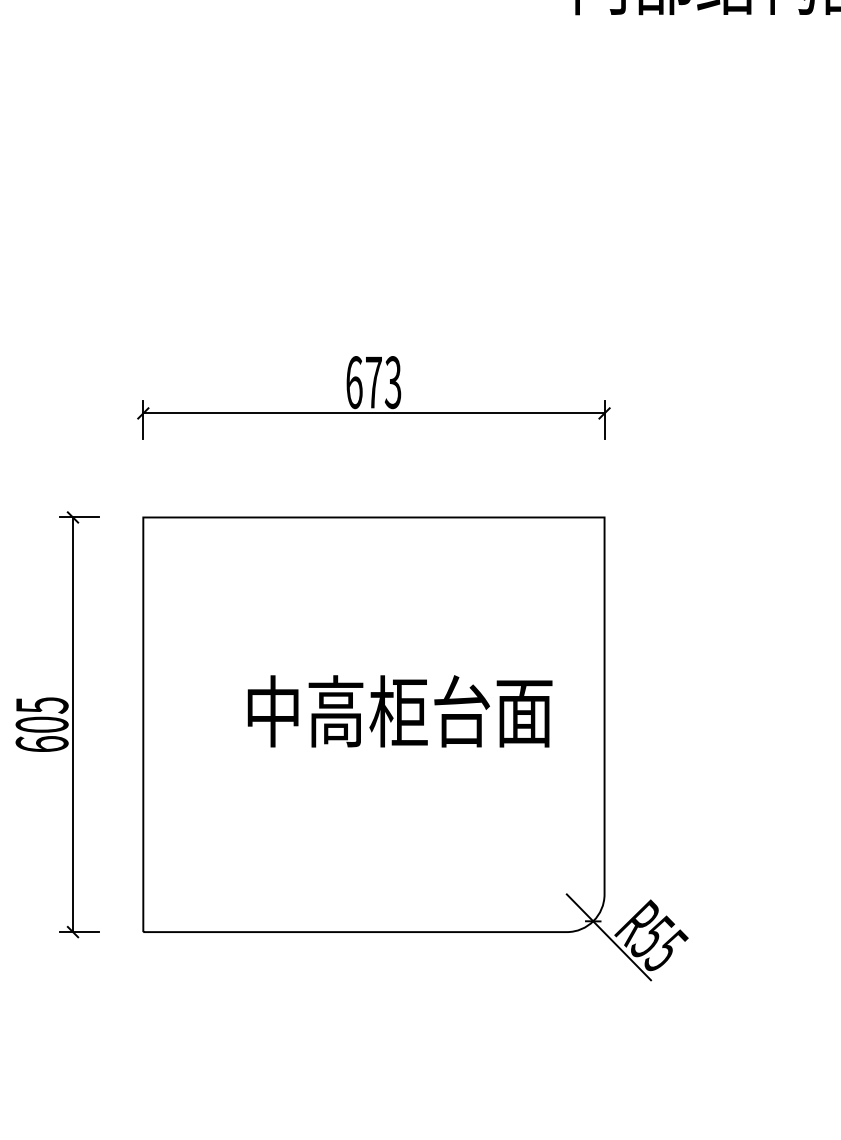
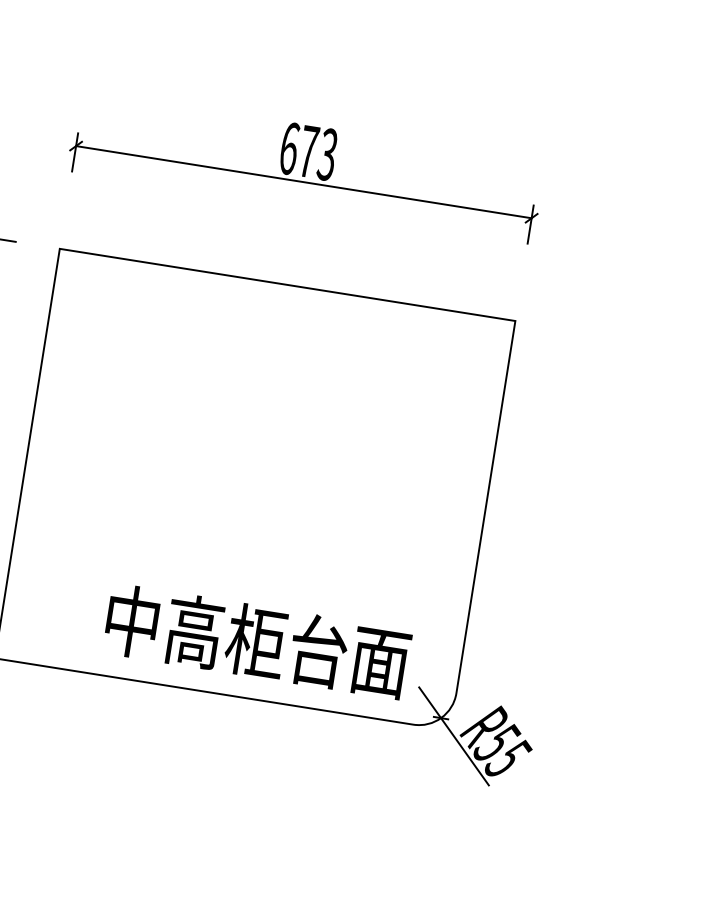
text: (399, 711) -> (257, 641), moved

